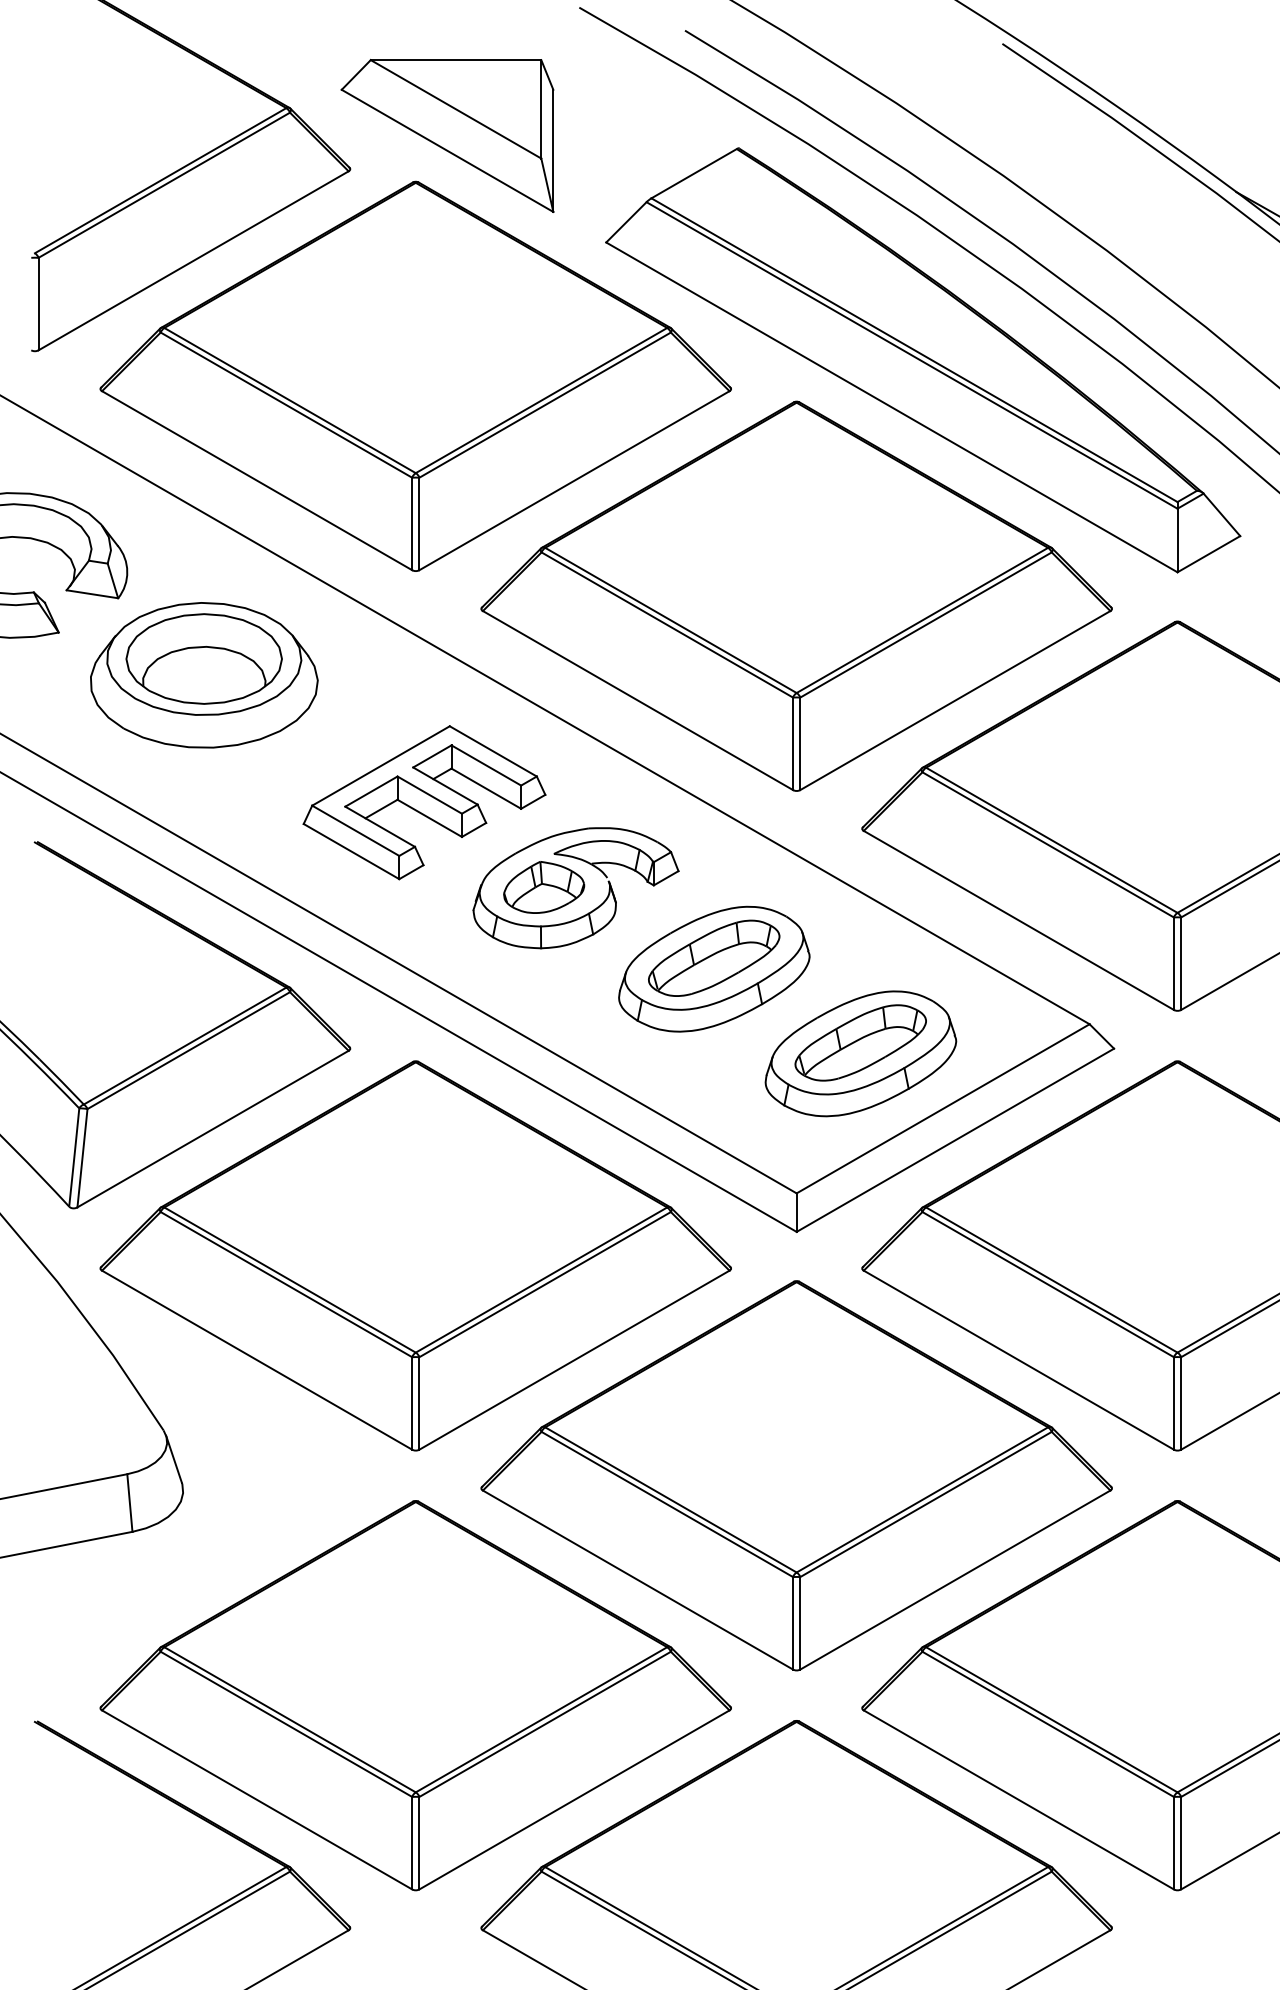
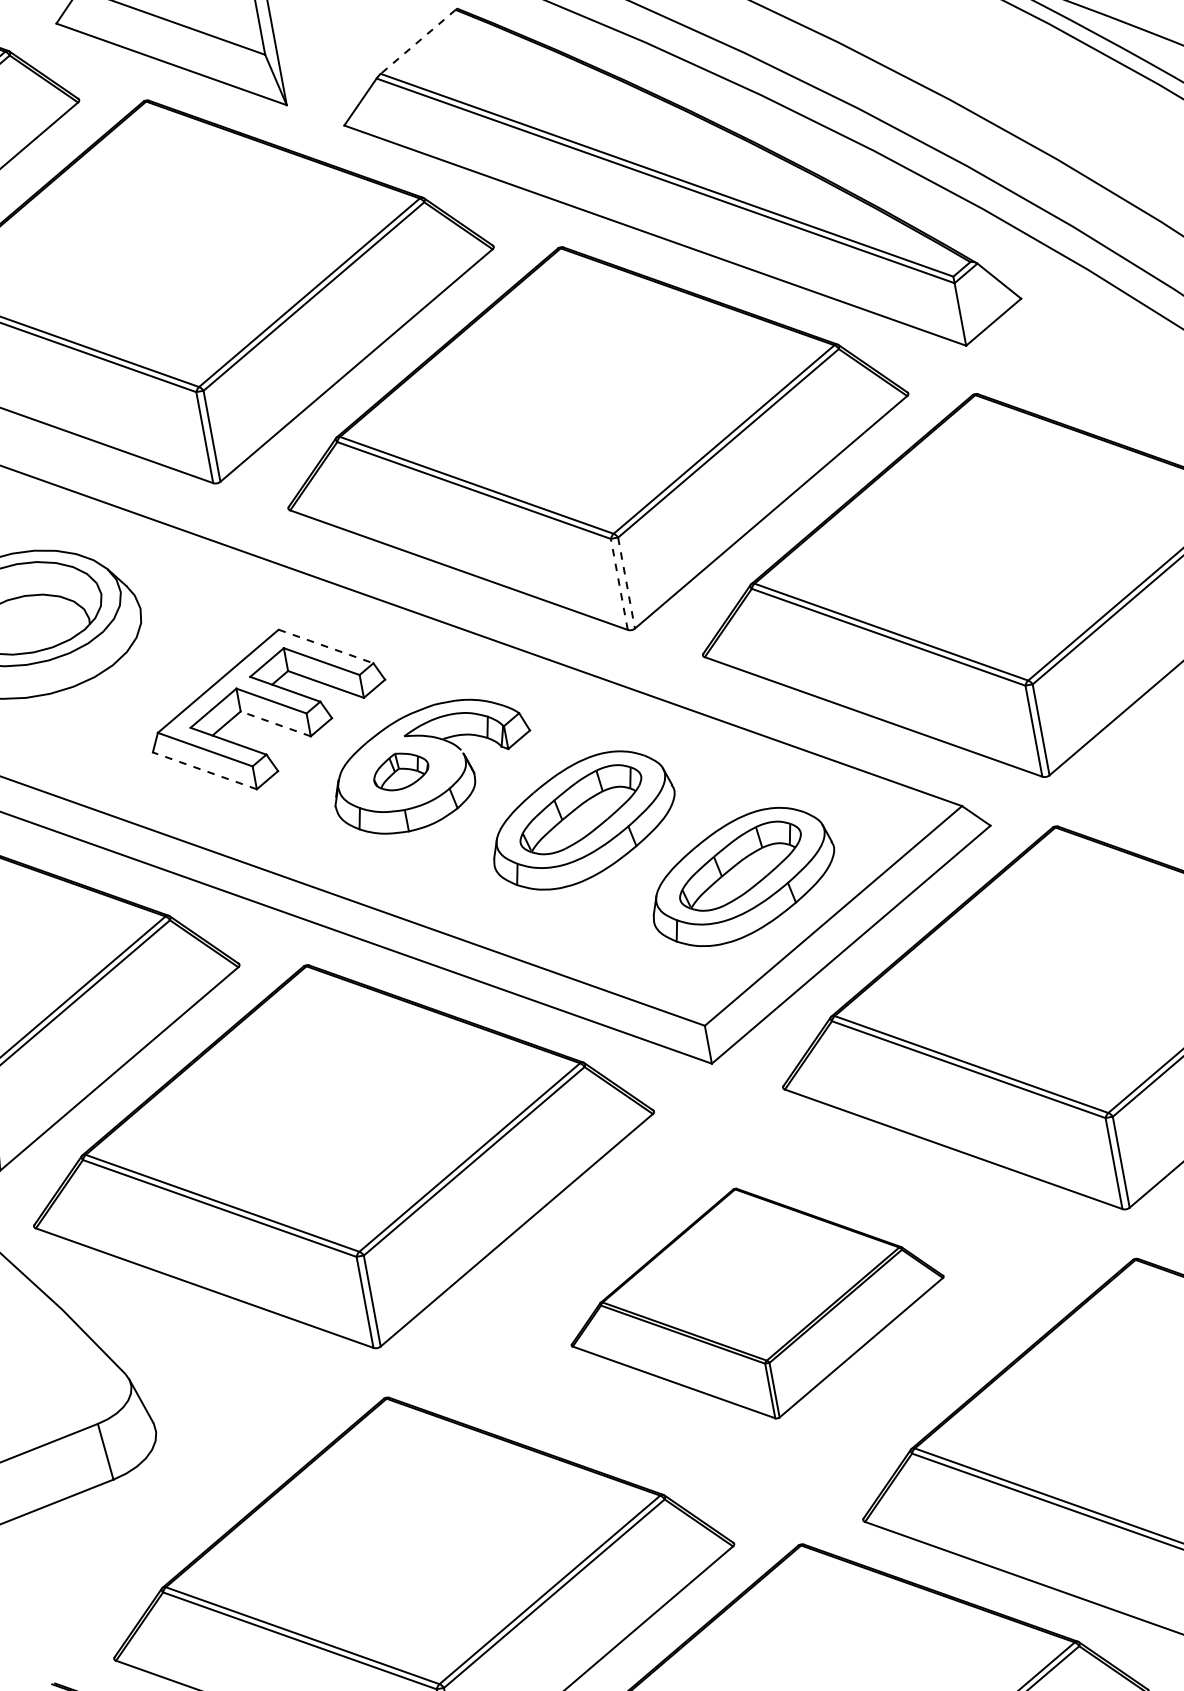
line: (693, 173) -> (417, 41), solid -> dashed
line: (793, 743) -> (619, 584), solid -> dashed
line: (800, 744) -> (626, 583), solid -> dashed
line: (493, 751) -> (326, 646), solid -> dashed
line: (429, 818) -> (275, 724), solid -> dashed
line: (351, 851) -> (204, 770), solid -> dashed
part: (544, 887) -> (401, 770), size x0.7
part: (796, 1475) -> (756, 1303), size x0.6

